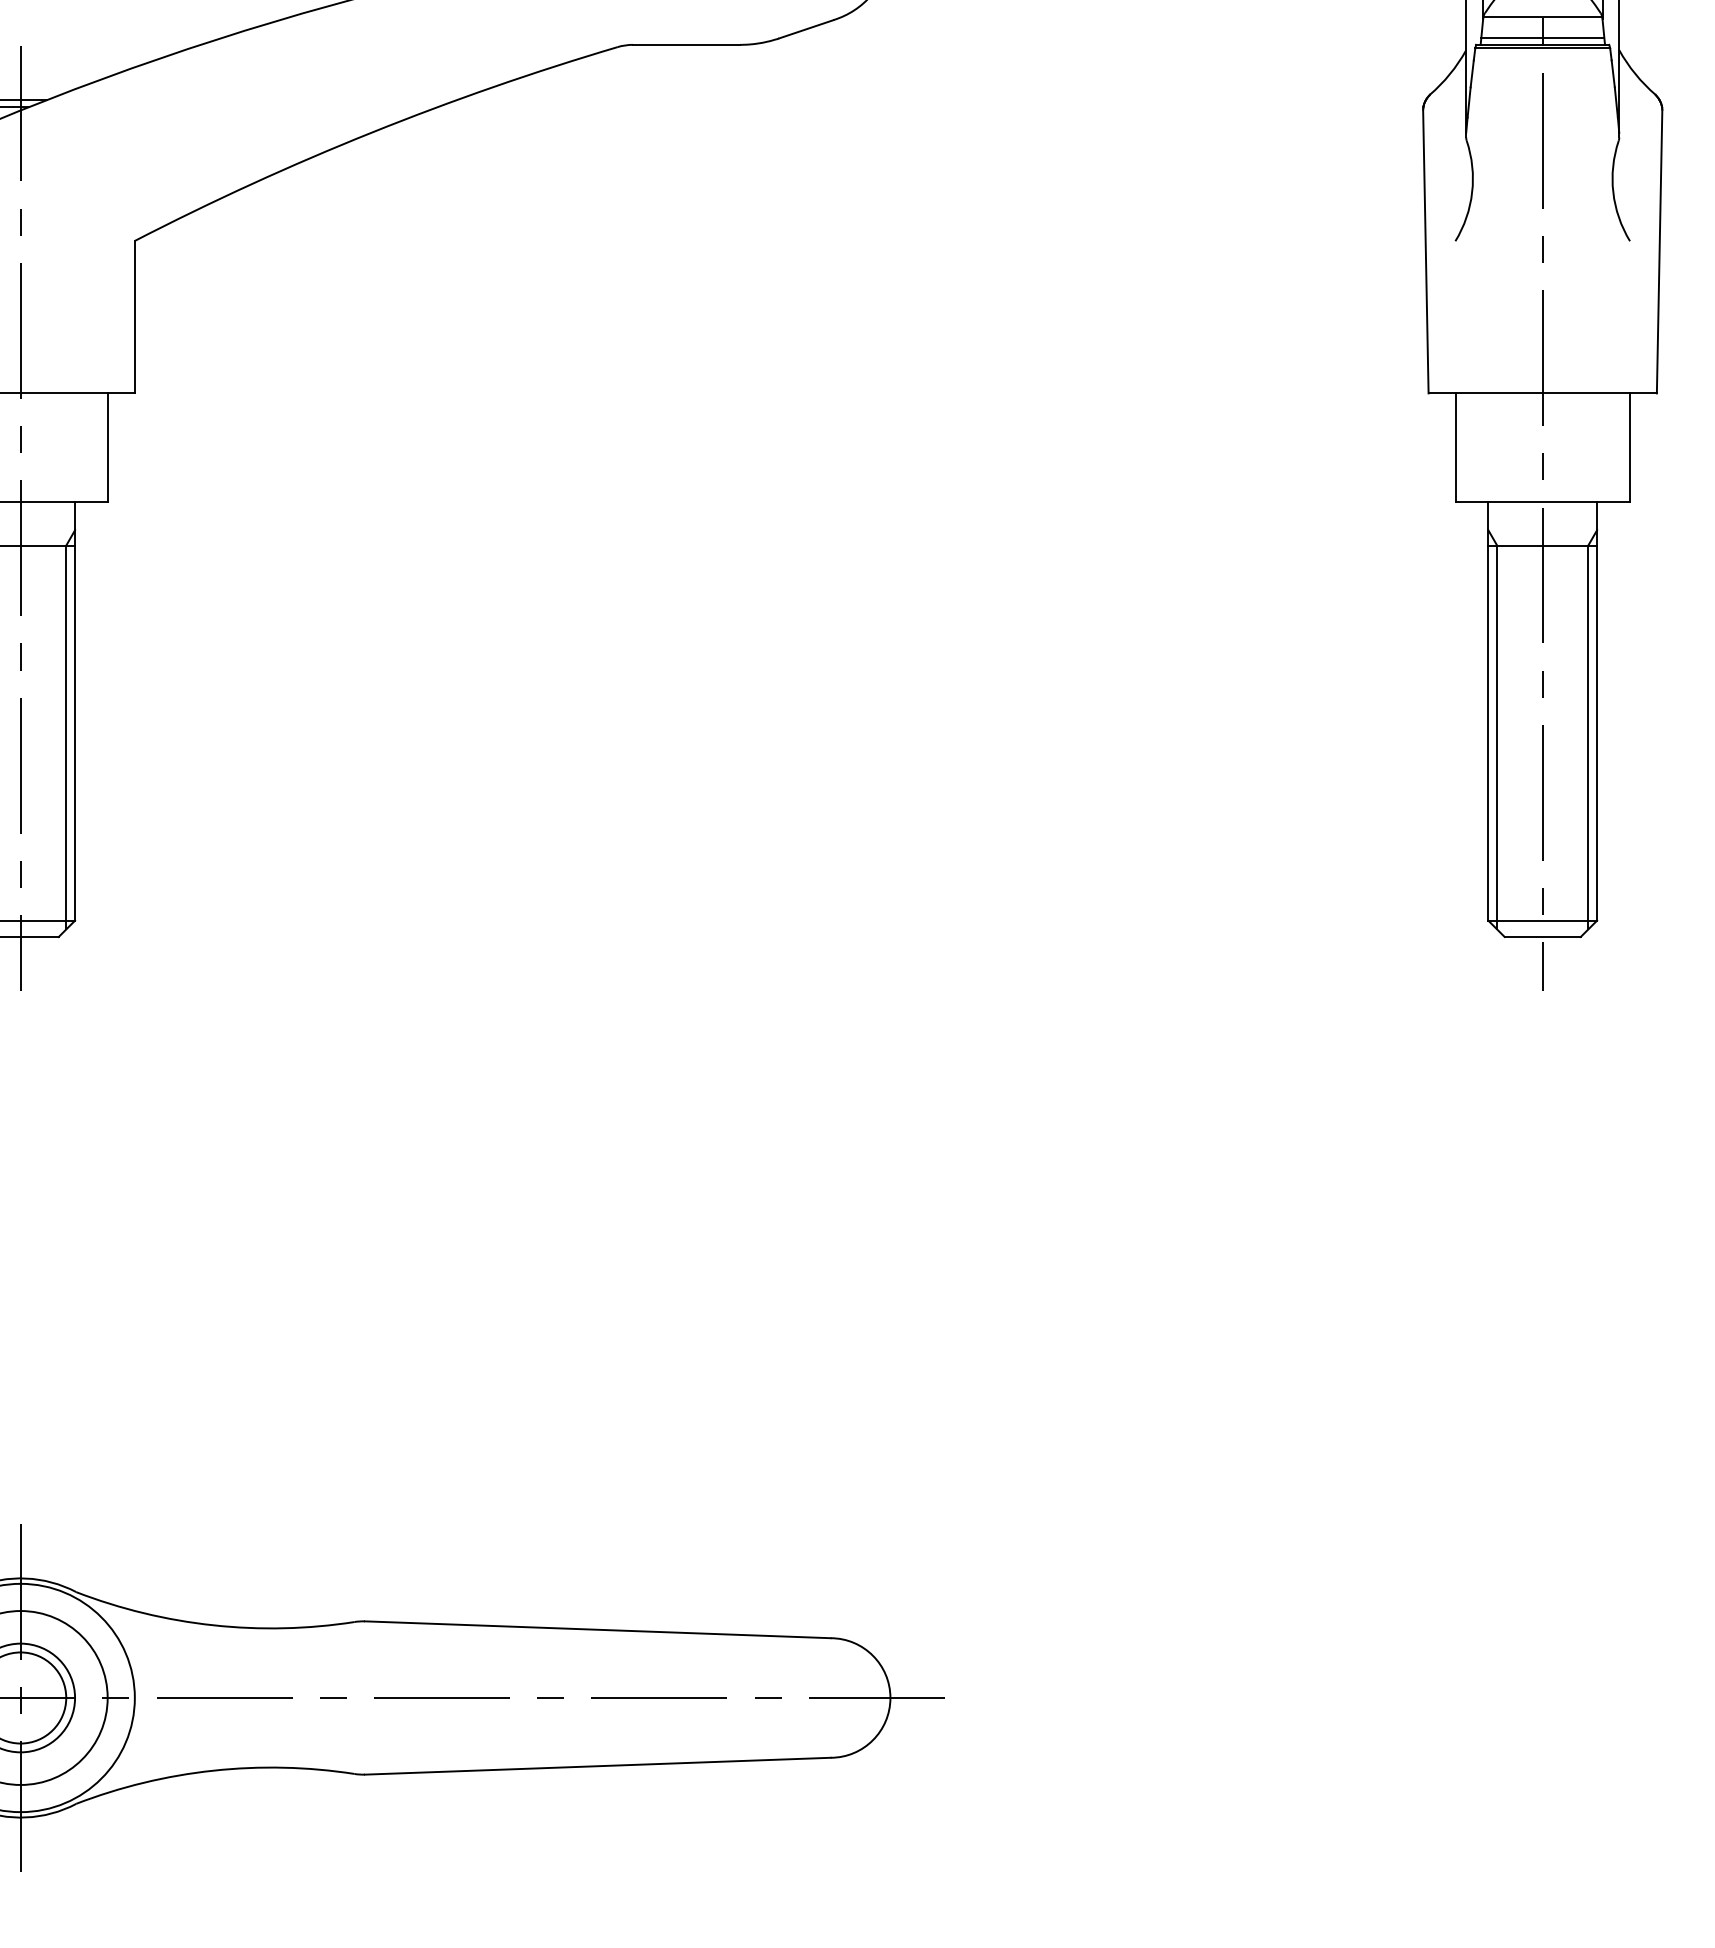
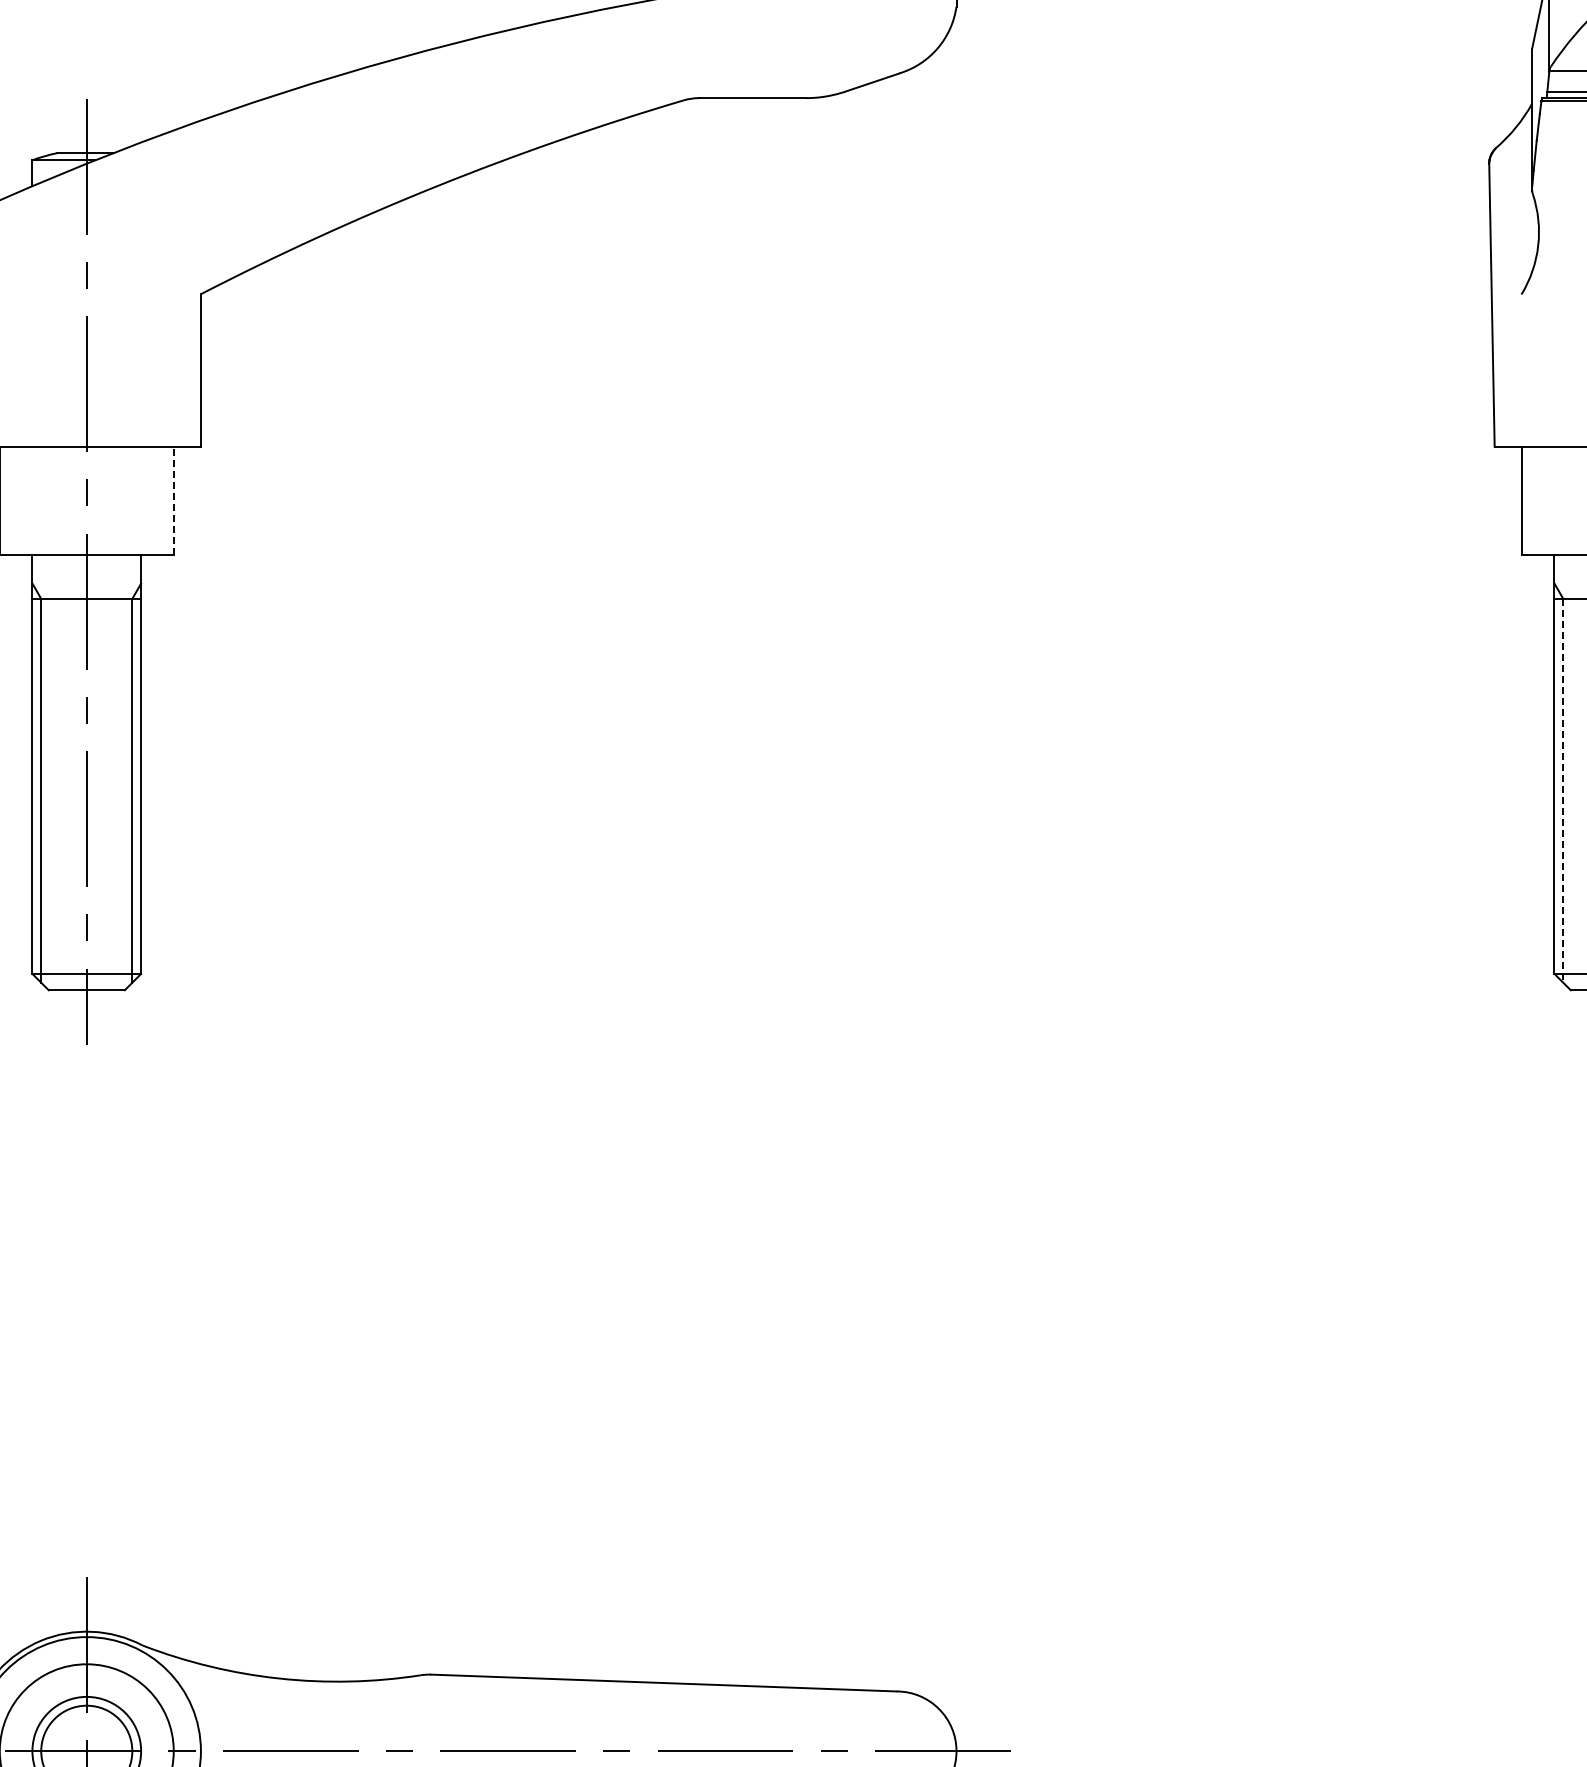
line: (107, 447) -> (173, 500), solid -> dashed
line: (1497, 737) -> (1563, 790), solid -> dashed

